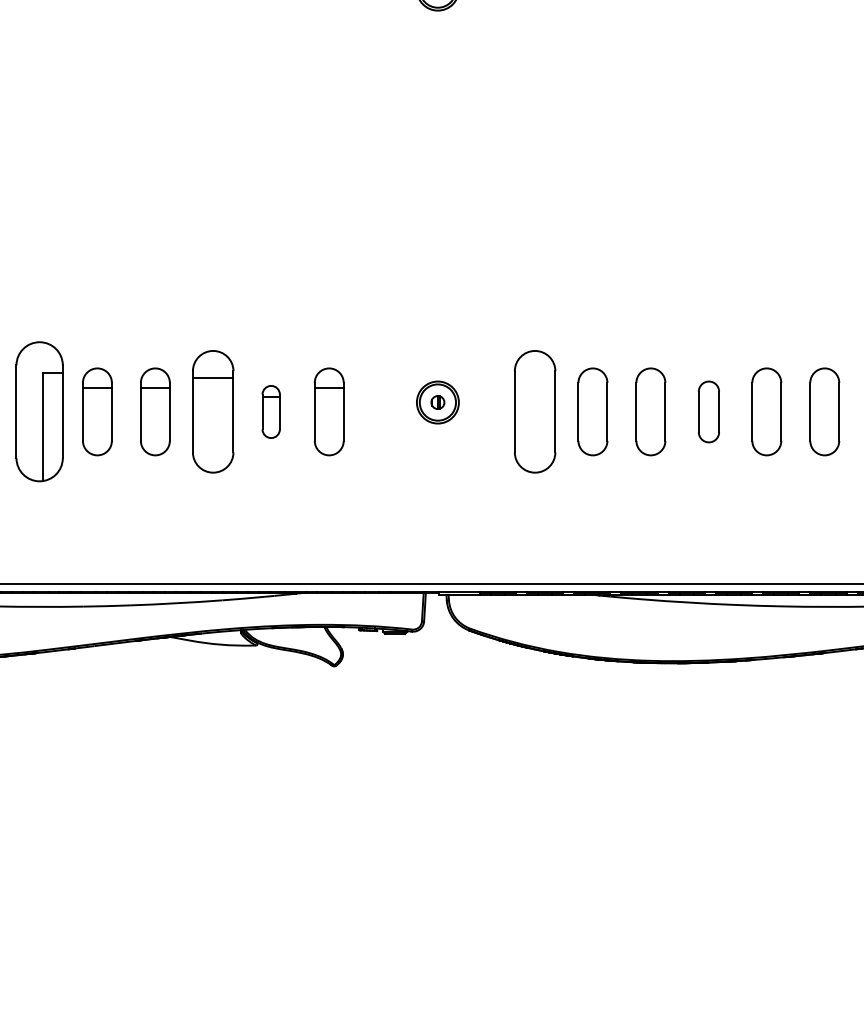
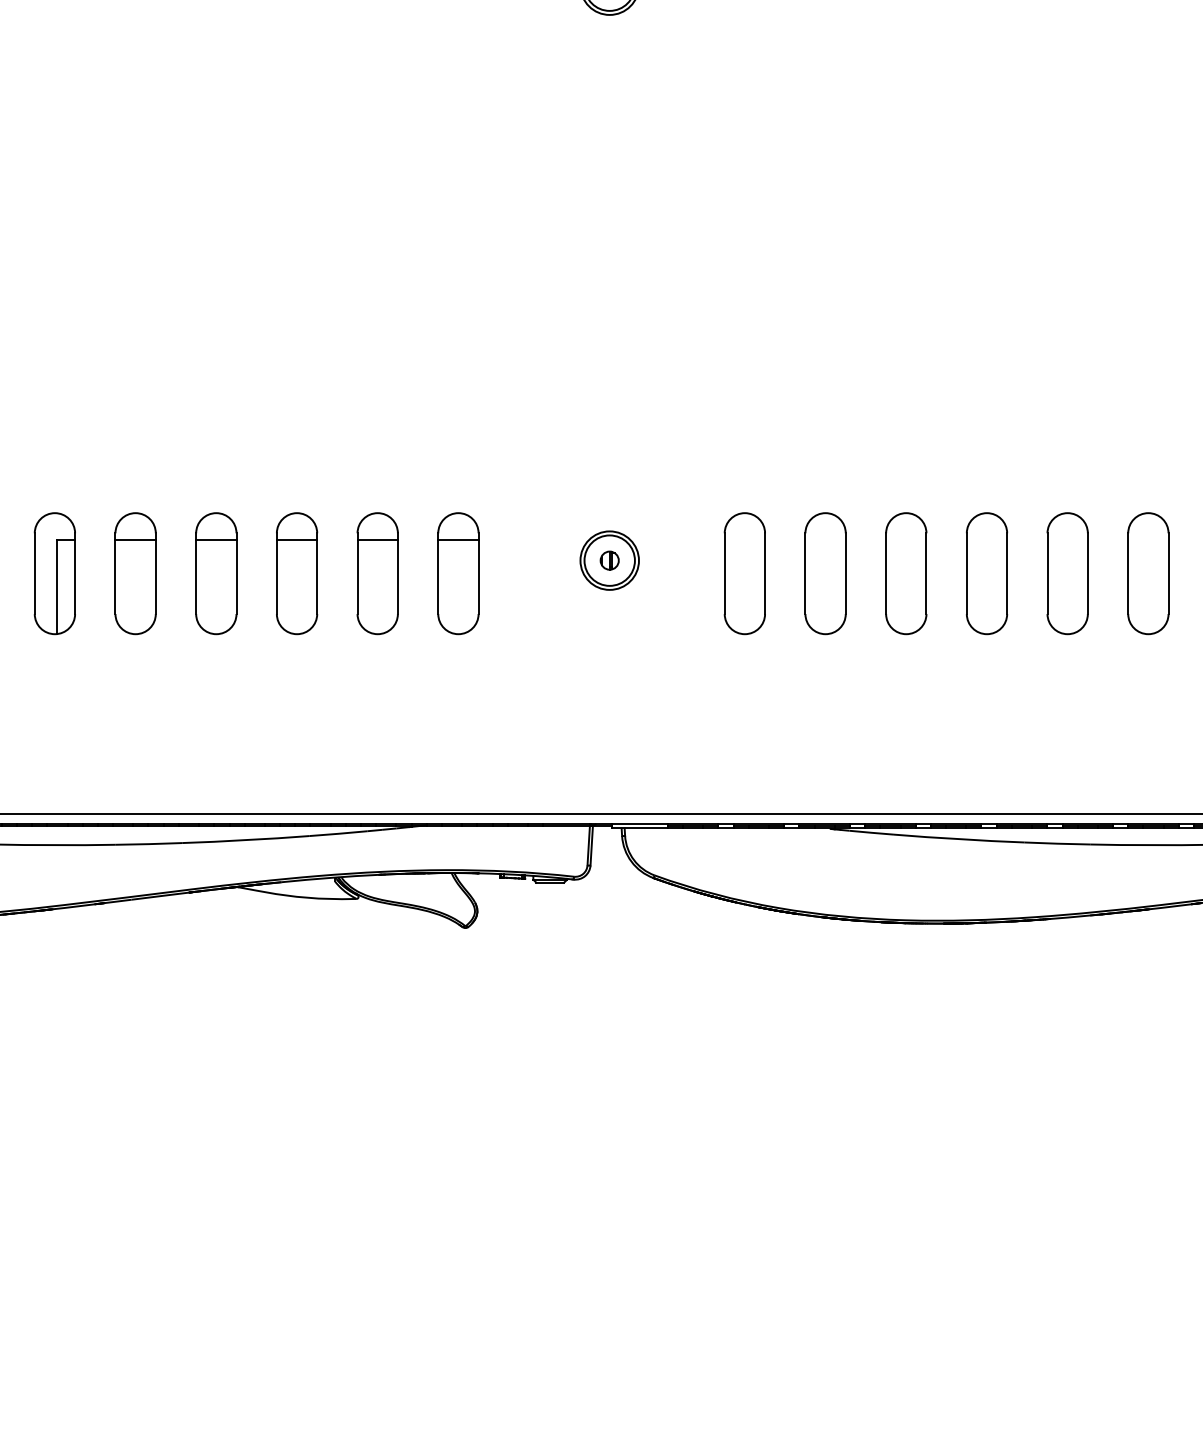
part: (39, 411) -> (54, 573), size x0.62
part: (213, 411) -> (297, 573), size x0.71
part: (271, 411) -> (377, 573), size x1.67
part: (534, 411) -> (744, 573), size x0.71
part: (709, 411) -> (987, 573), size x1.43

